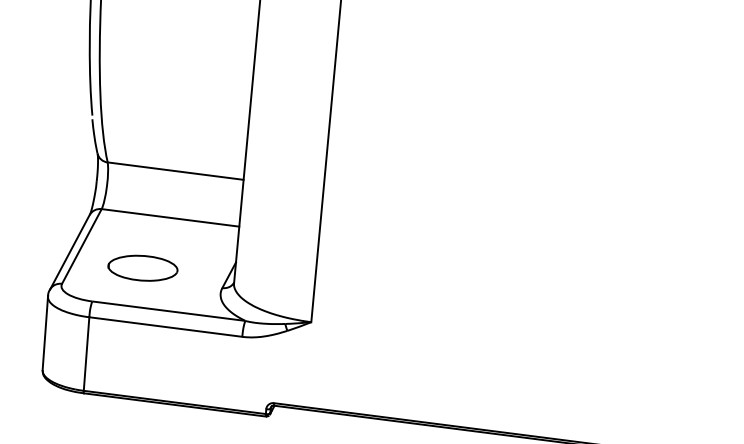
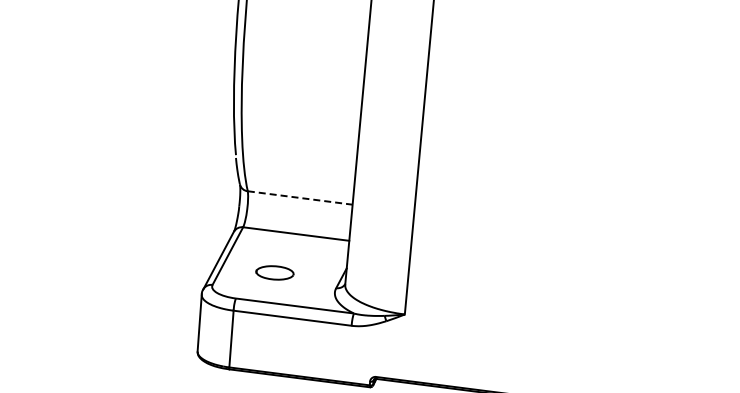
line: (176, 170) -> (300, 197), solid -> dashed
part: (142, 267) -> (274, 272), size x0.7

